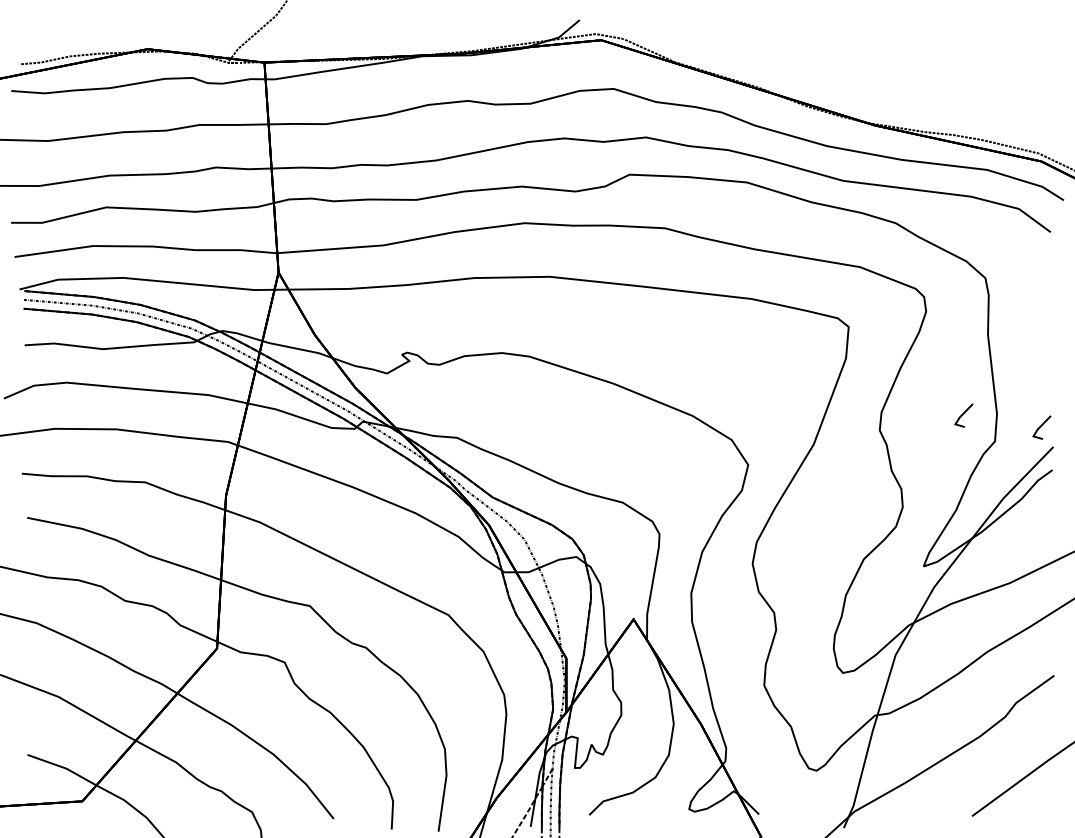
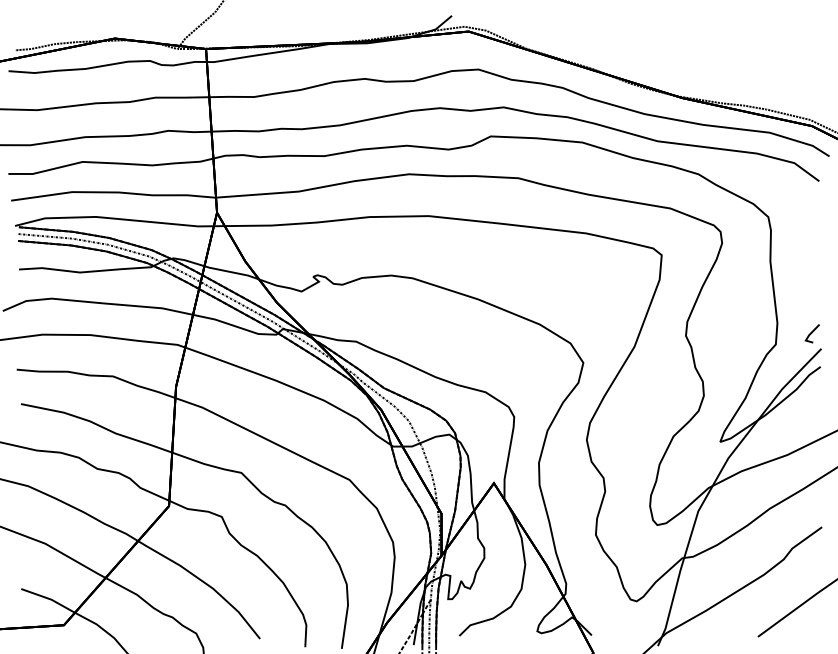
line: (963, 415) -> (751, 324), removed

